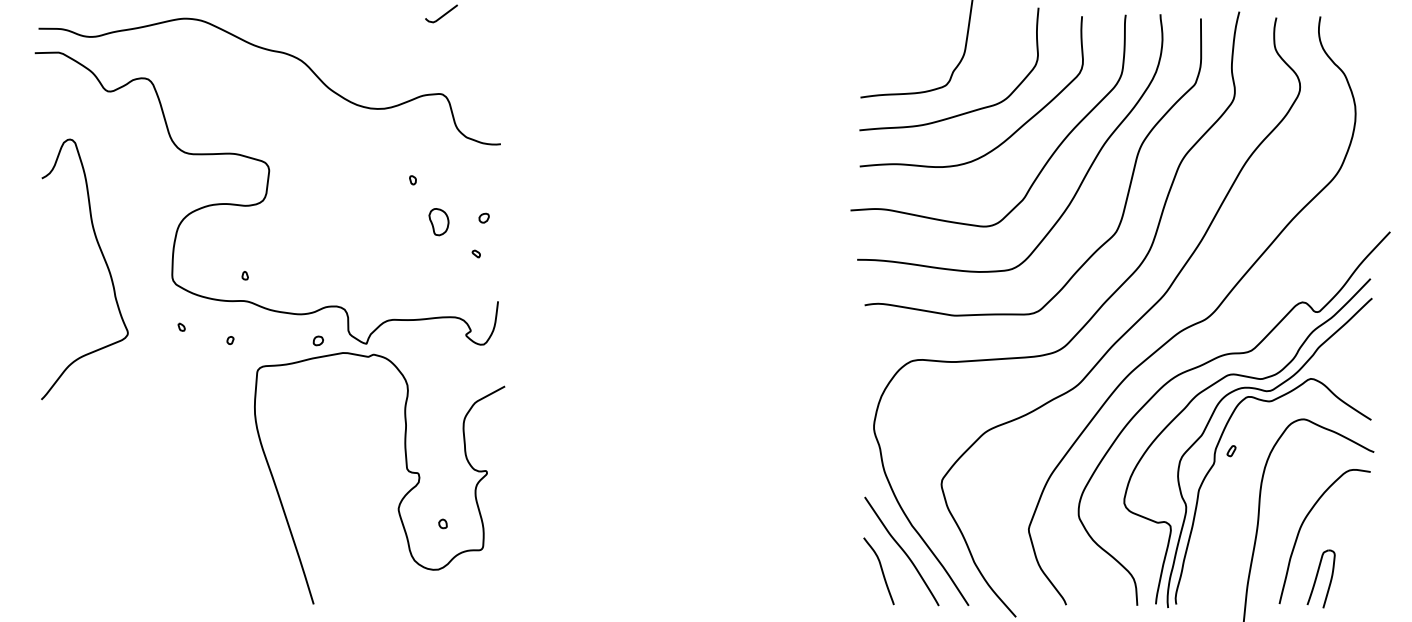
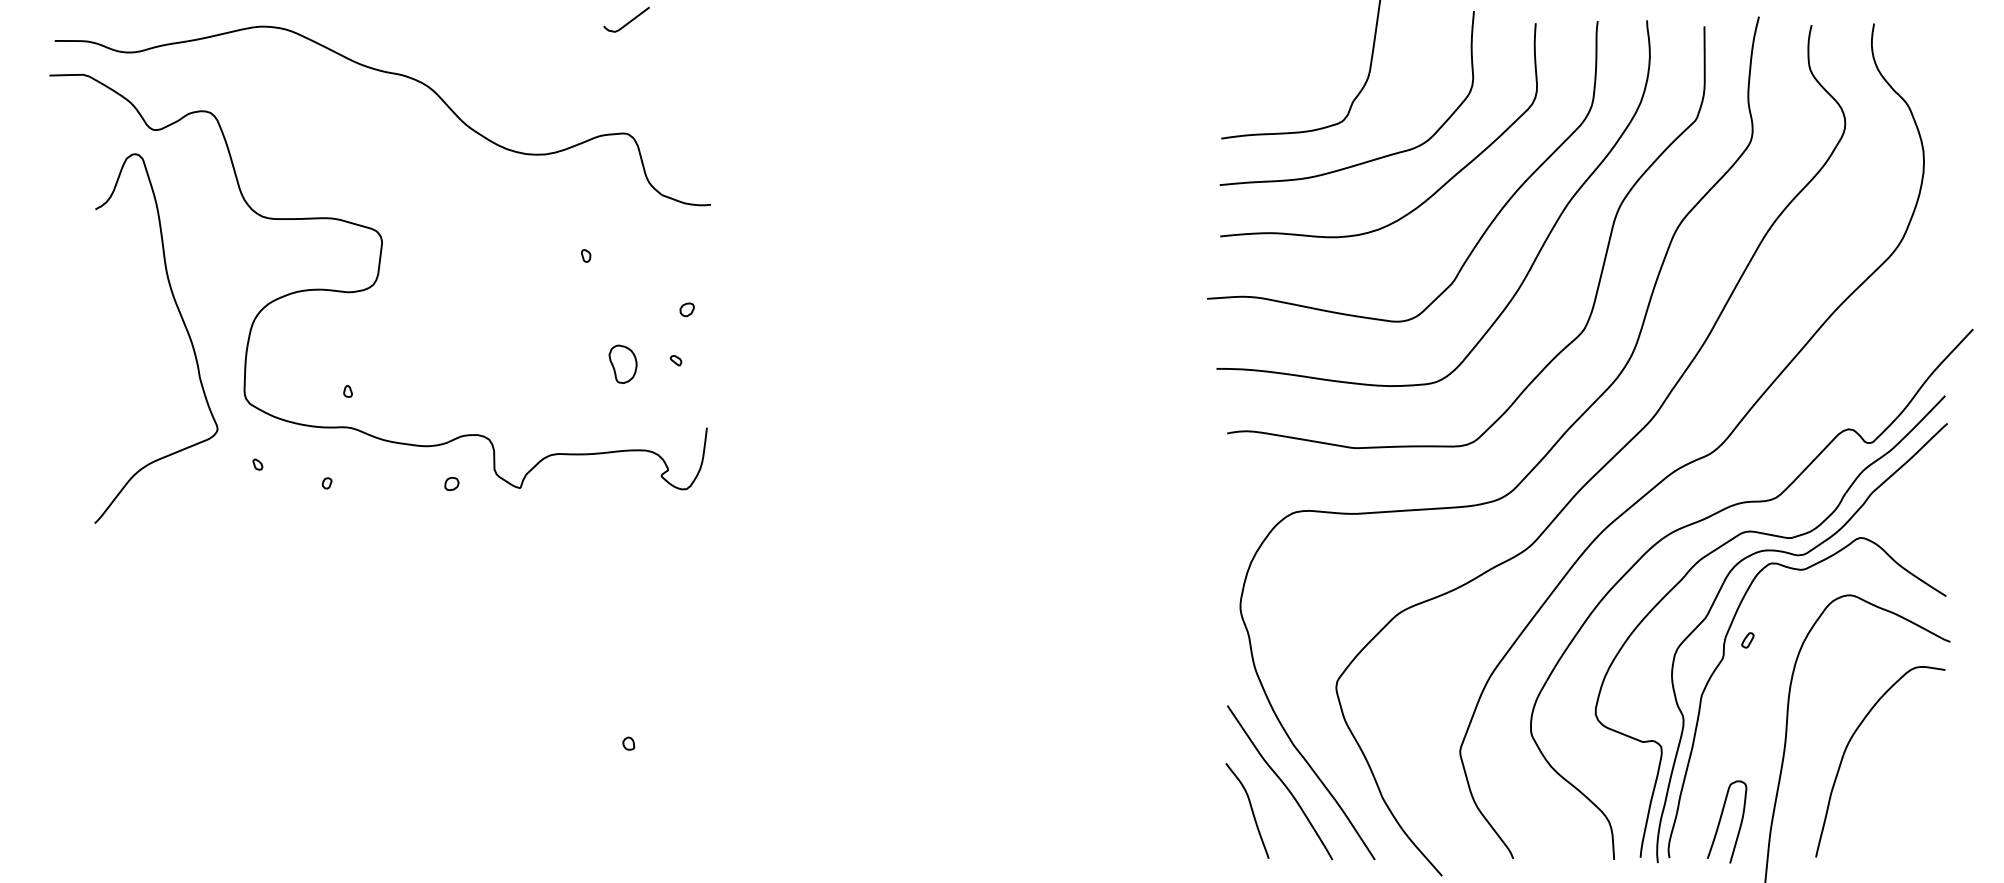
part: (438, 221) -> (622, 363), moved
curve: (105, 263) -> (185, 329), moved
curve: (406, 468) -> (576, 664), removed
part: (1320, 578) -> (1726, 821), moved

